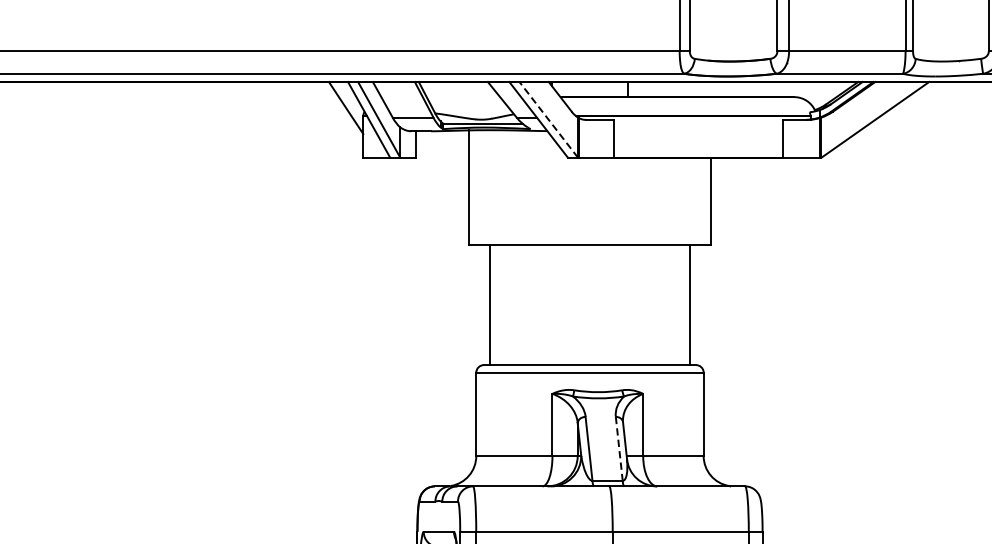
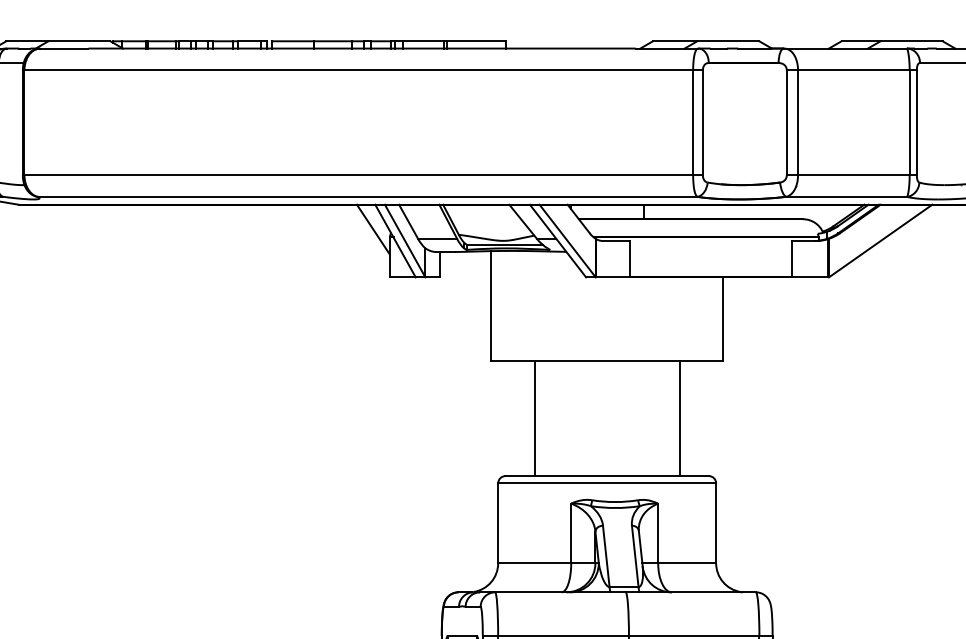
line: (548, 120) -> (567, 241), dashed -> solid
line: (490, 305) -> (534, 418), moved
line: (689, 305) -> (679, 418), moved
line: (619, 448) -> (635, 556), dashed -> solid

